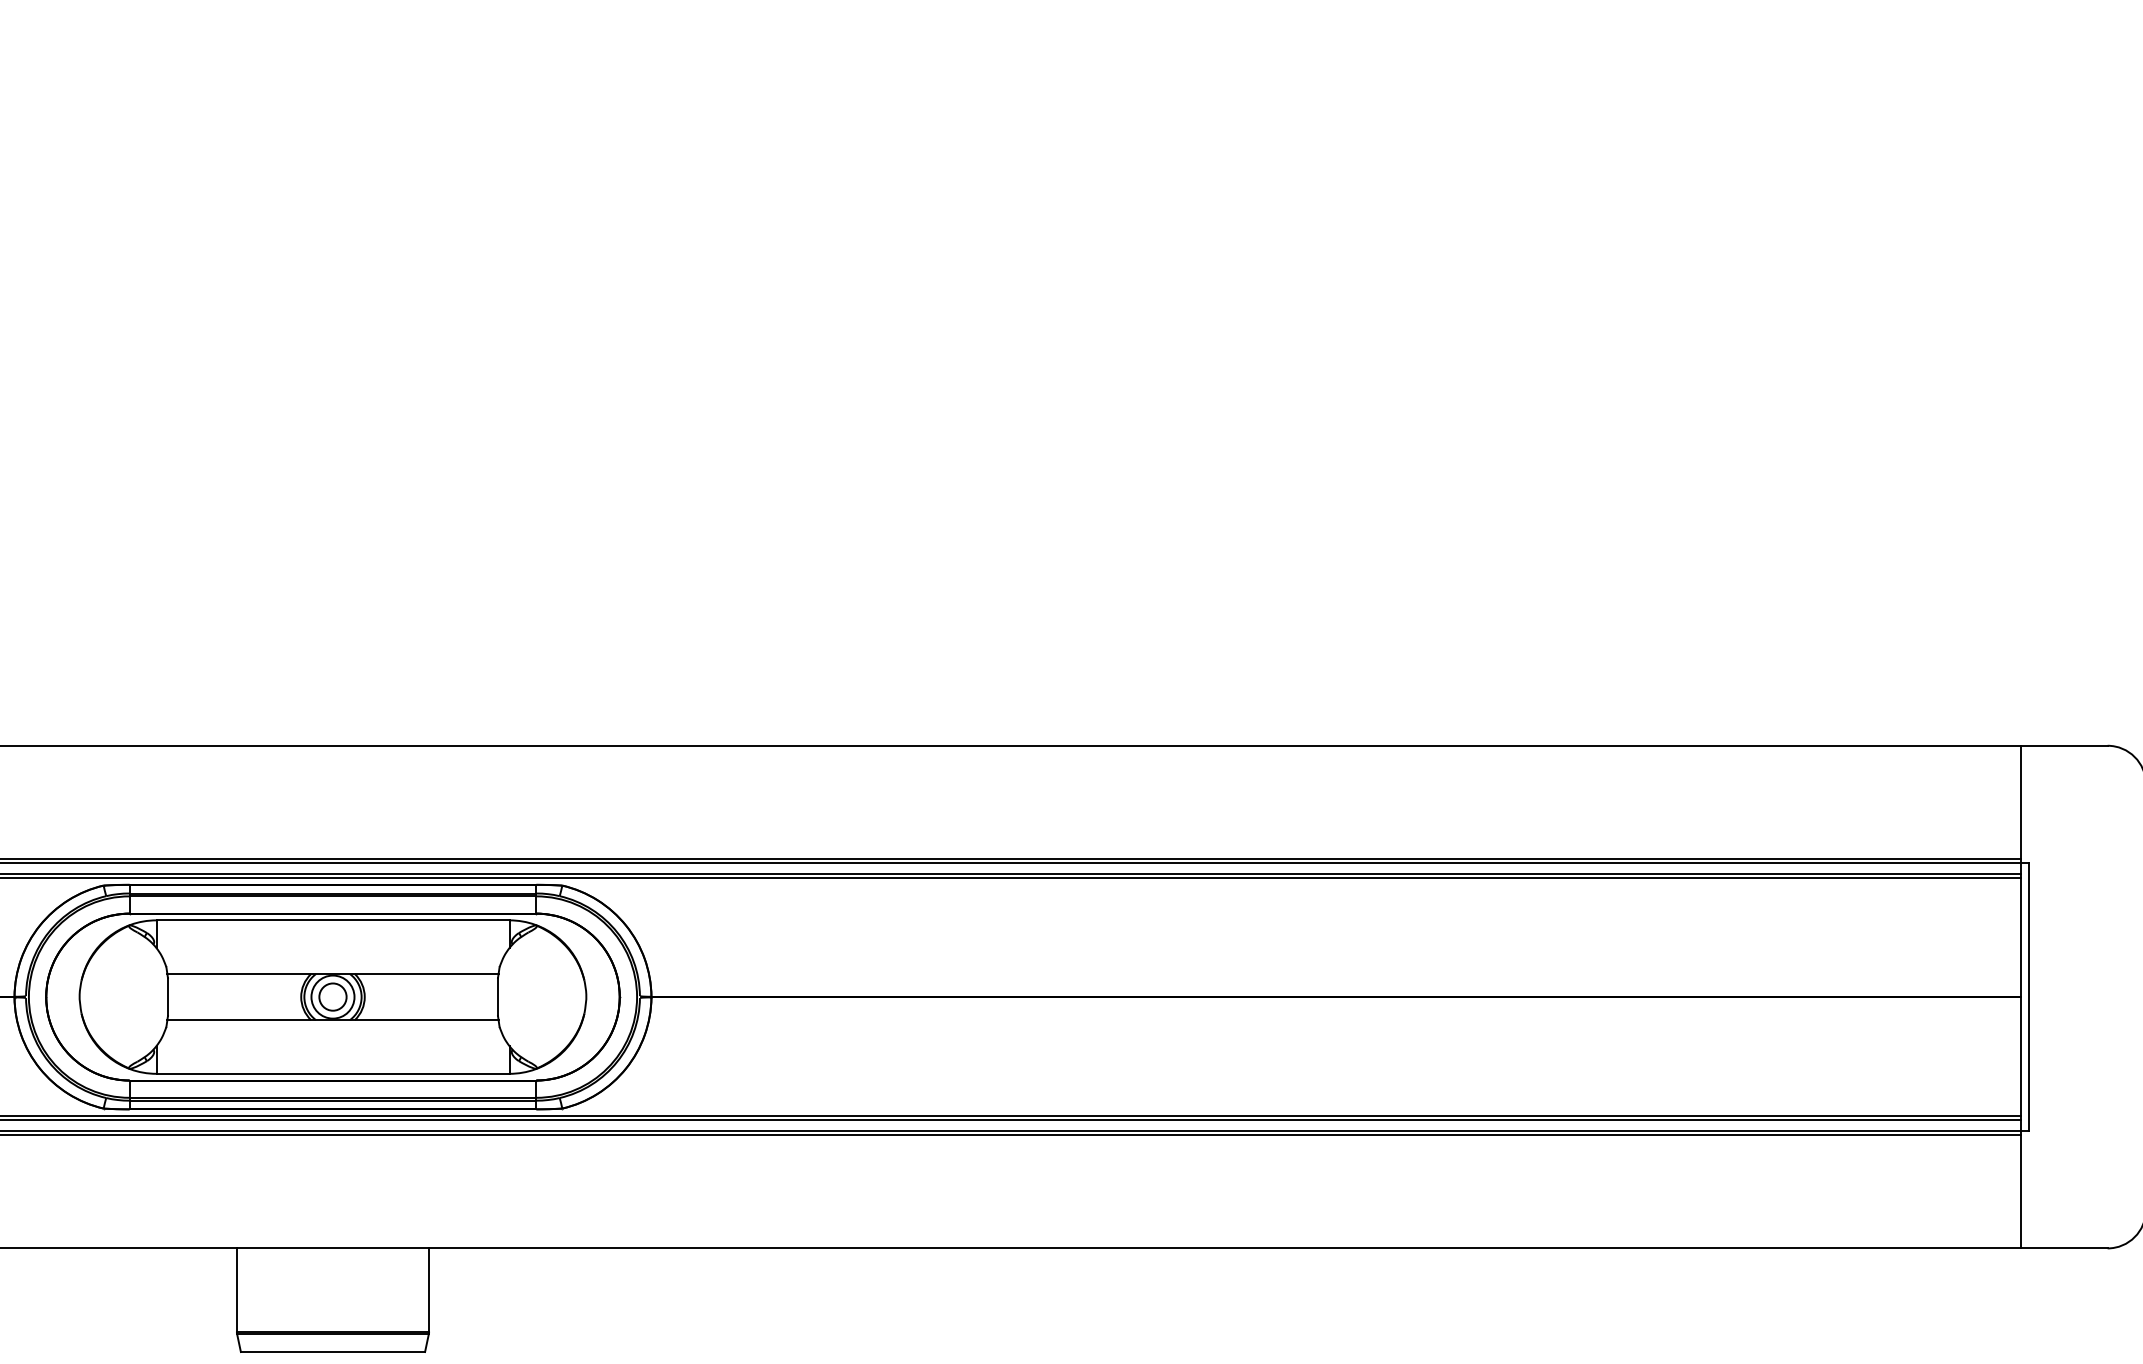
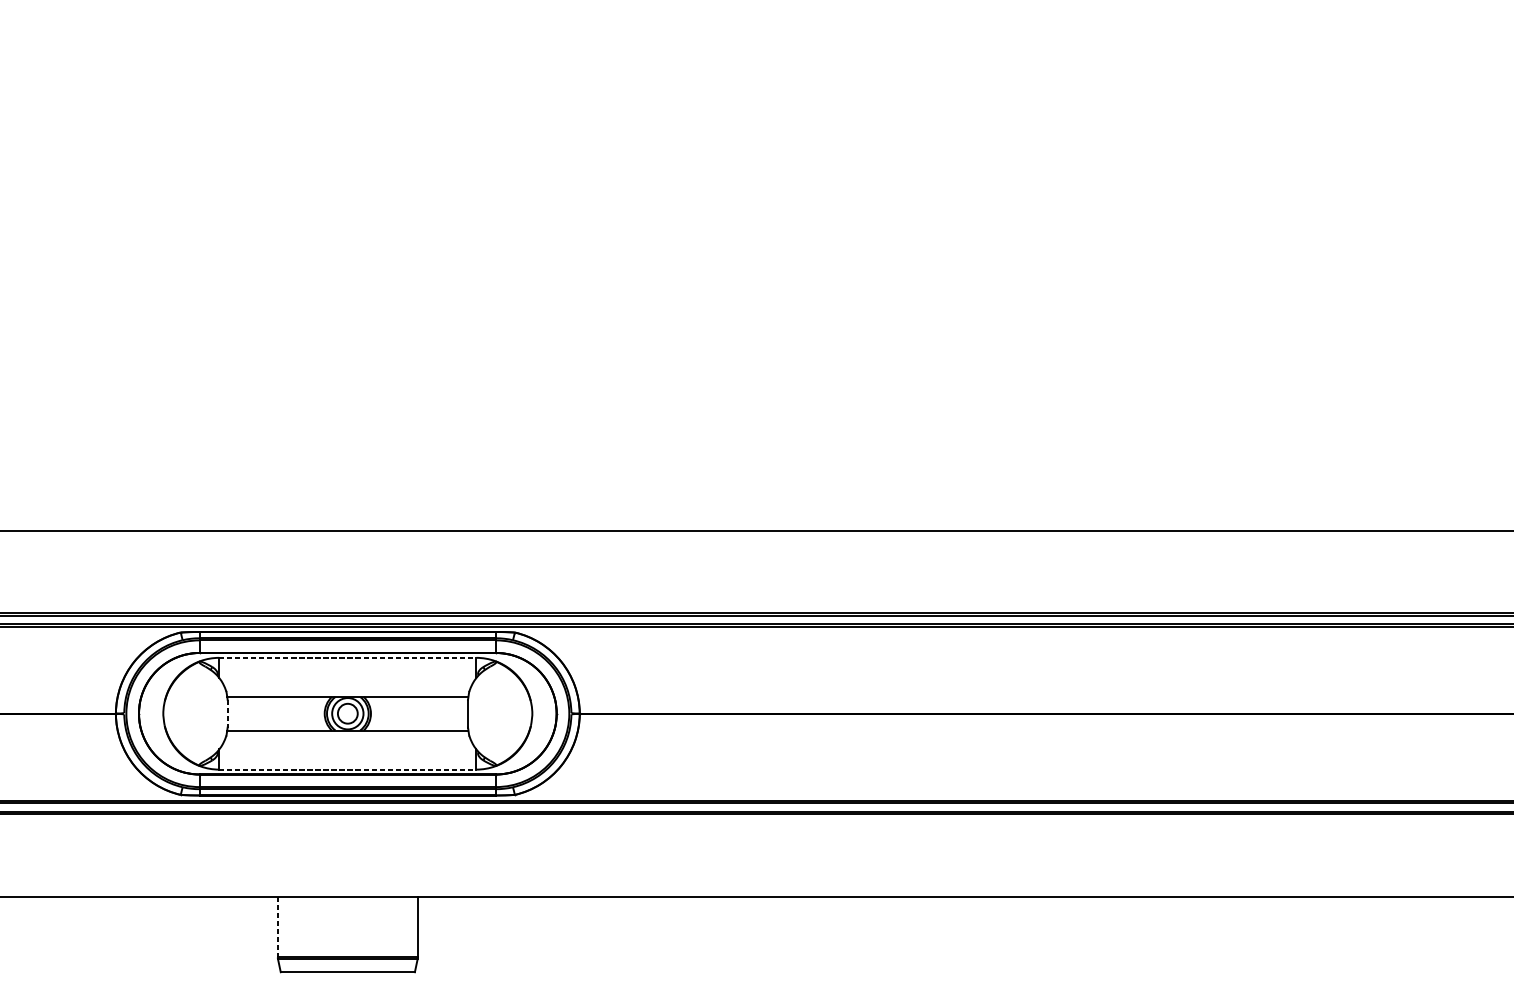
line: (333, 920) -> (348, 657), solid -> dashed
line: (168, 997) -> (228, 714), solid -> dashed
line: (333, 1073) -> (348, 769), solid -> dashed
line: (236, 1290) -> (277, 927), solid -> dashed

